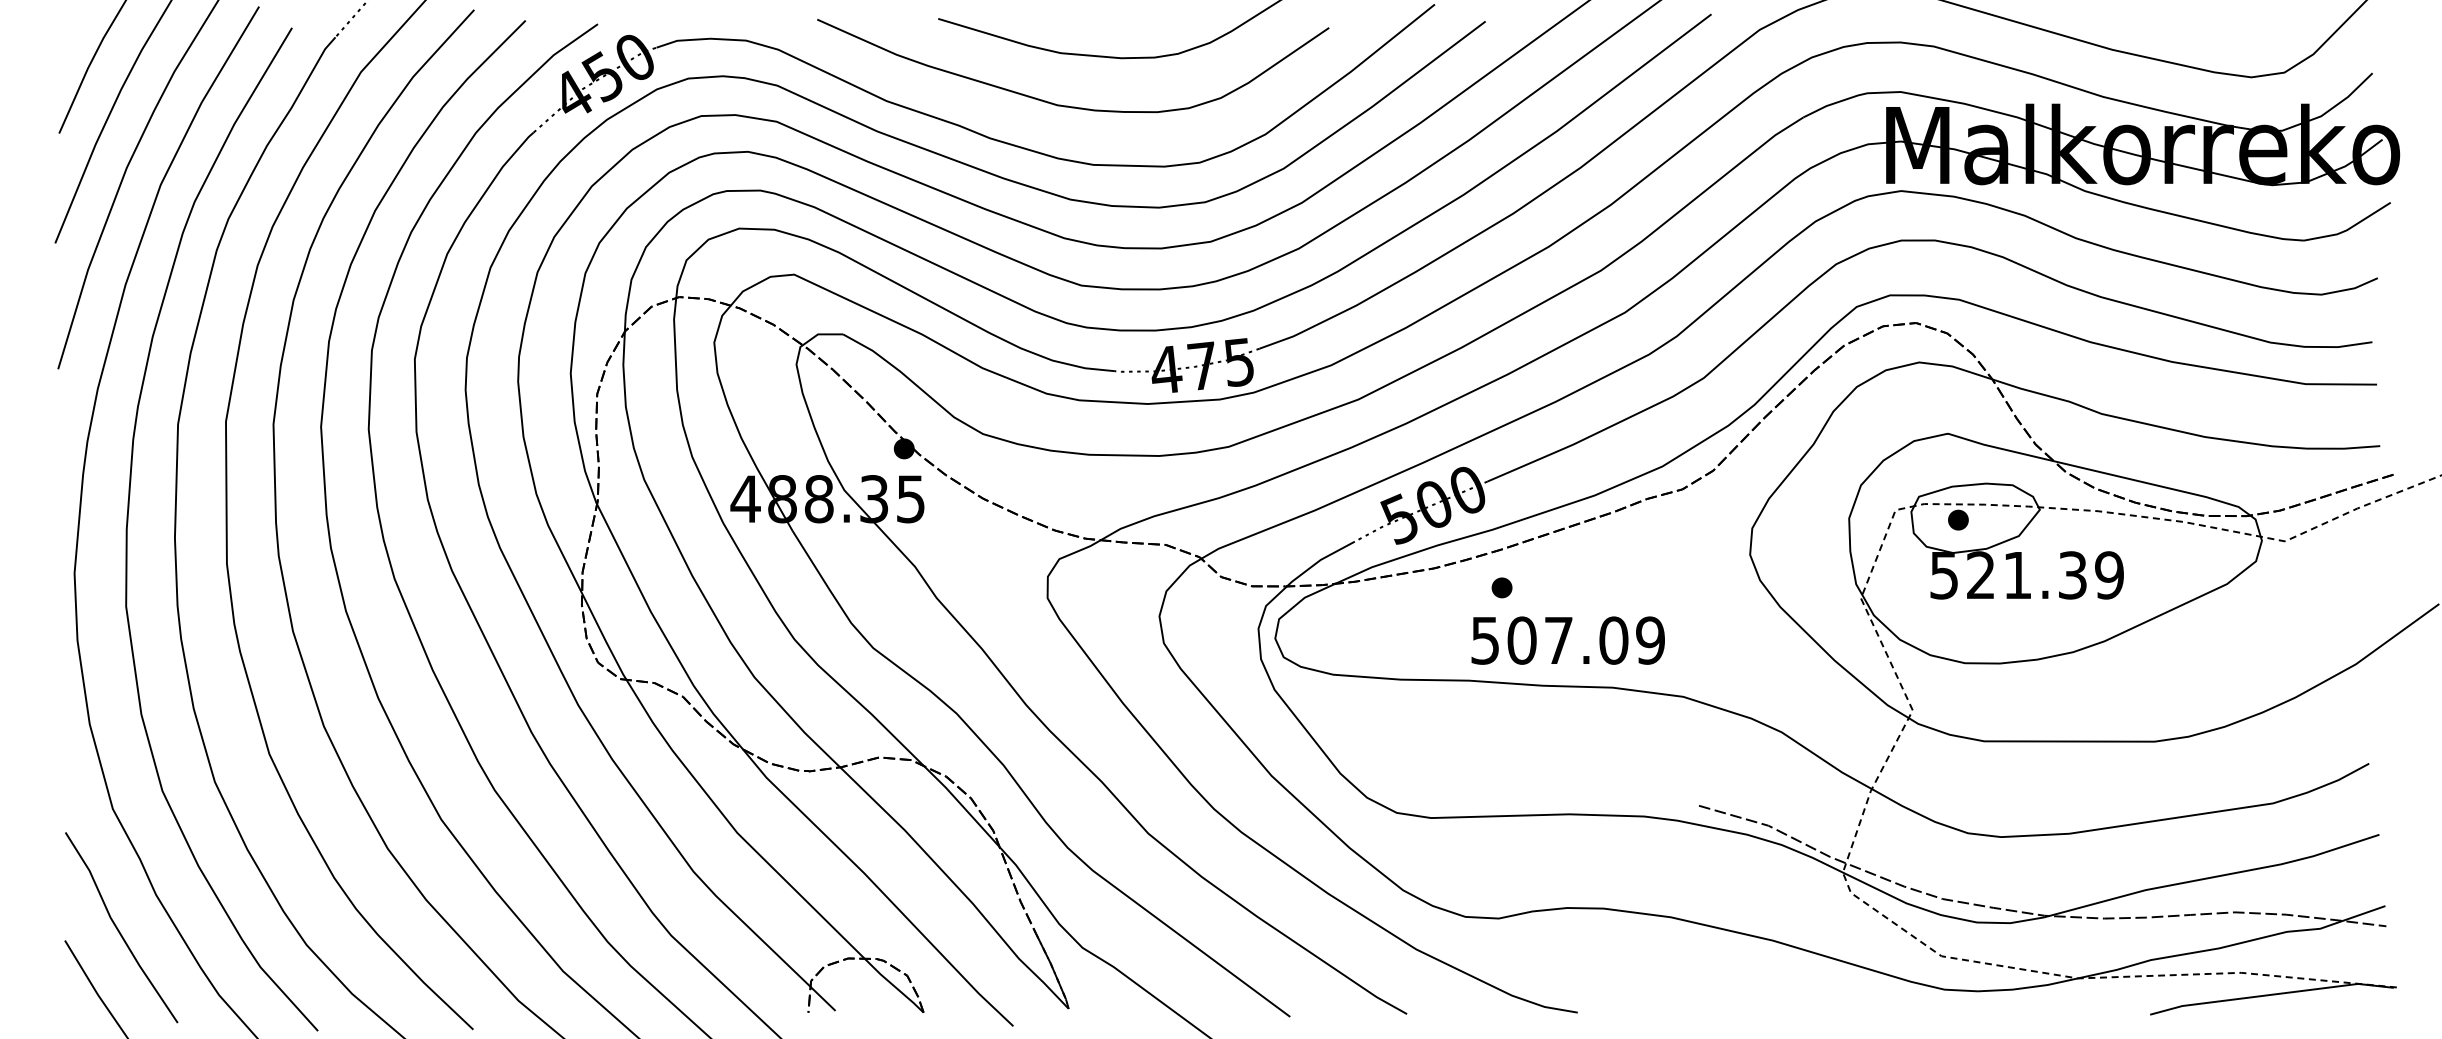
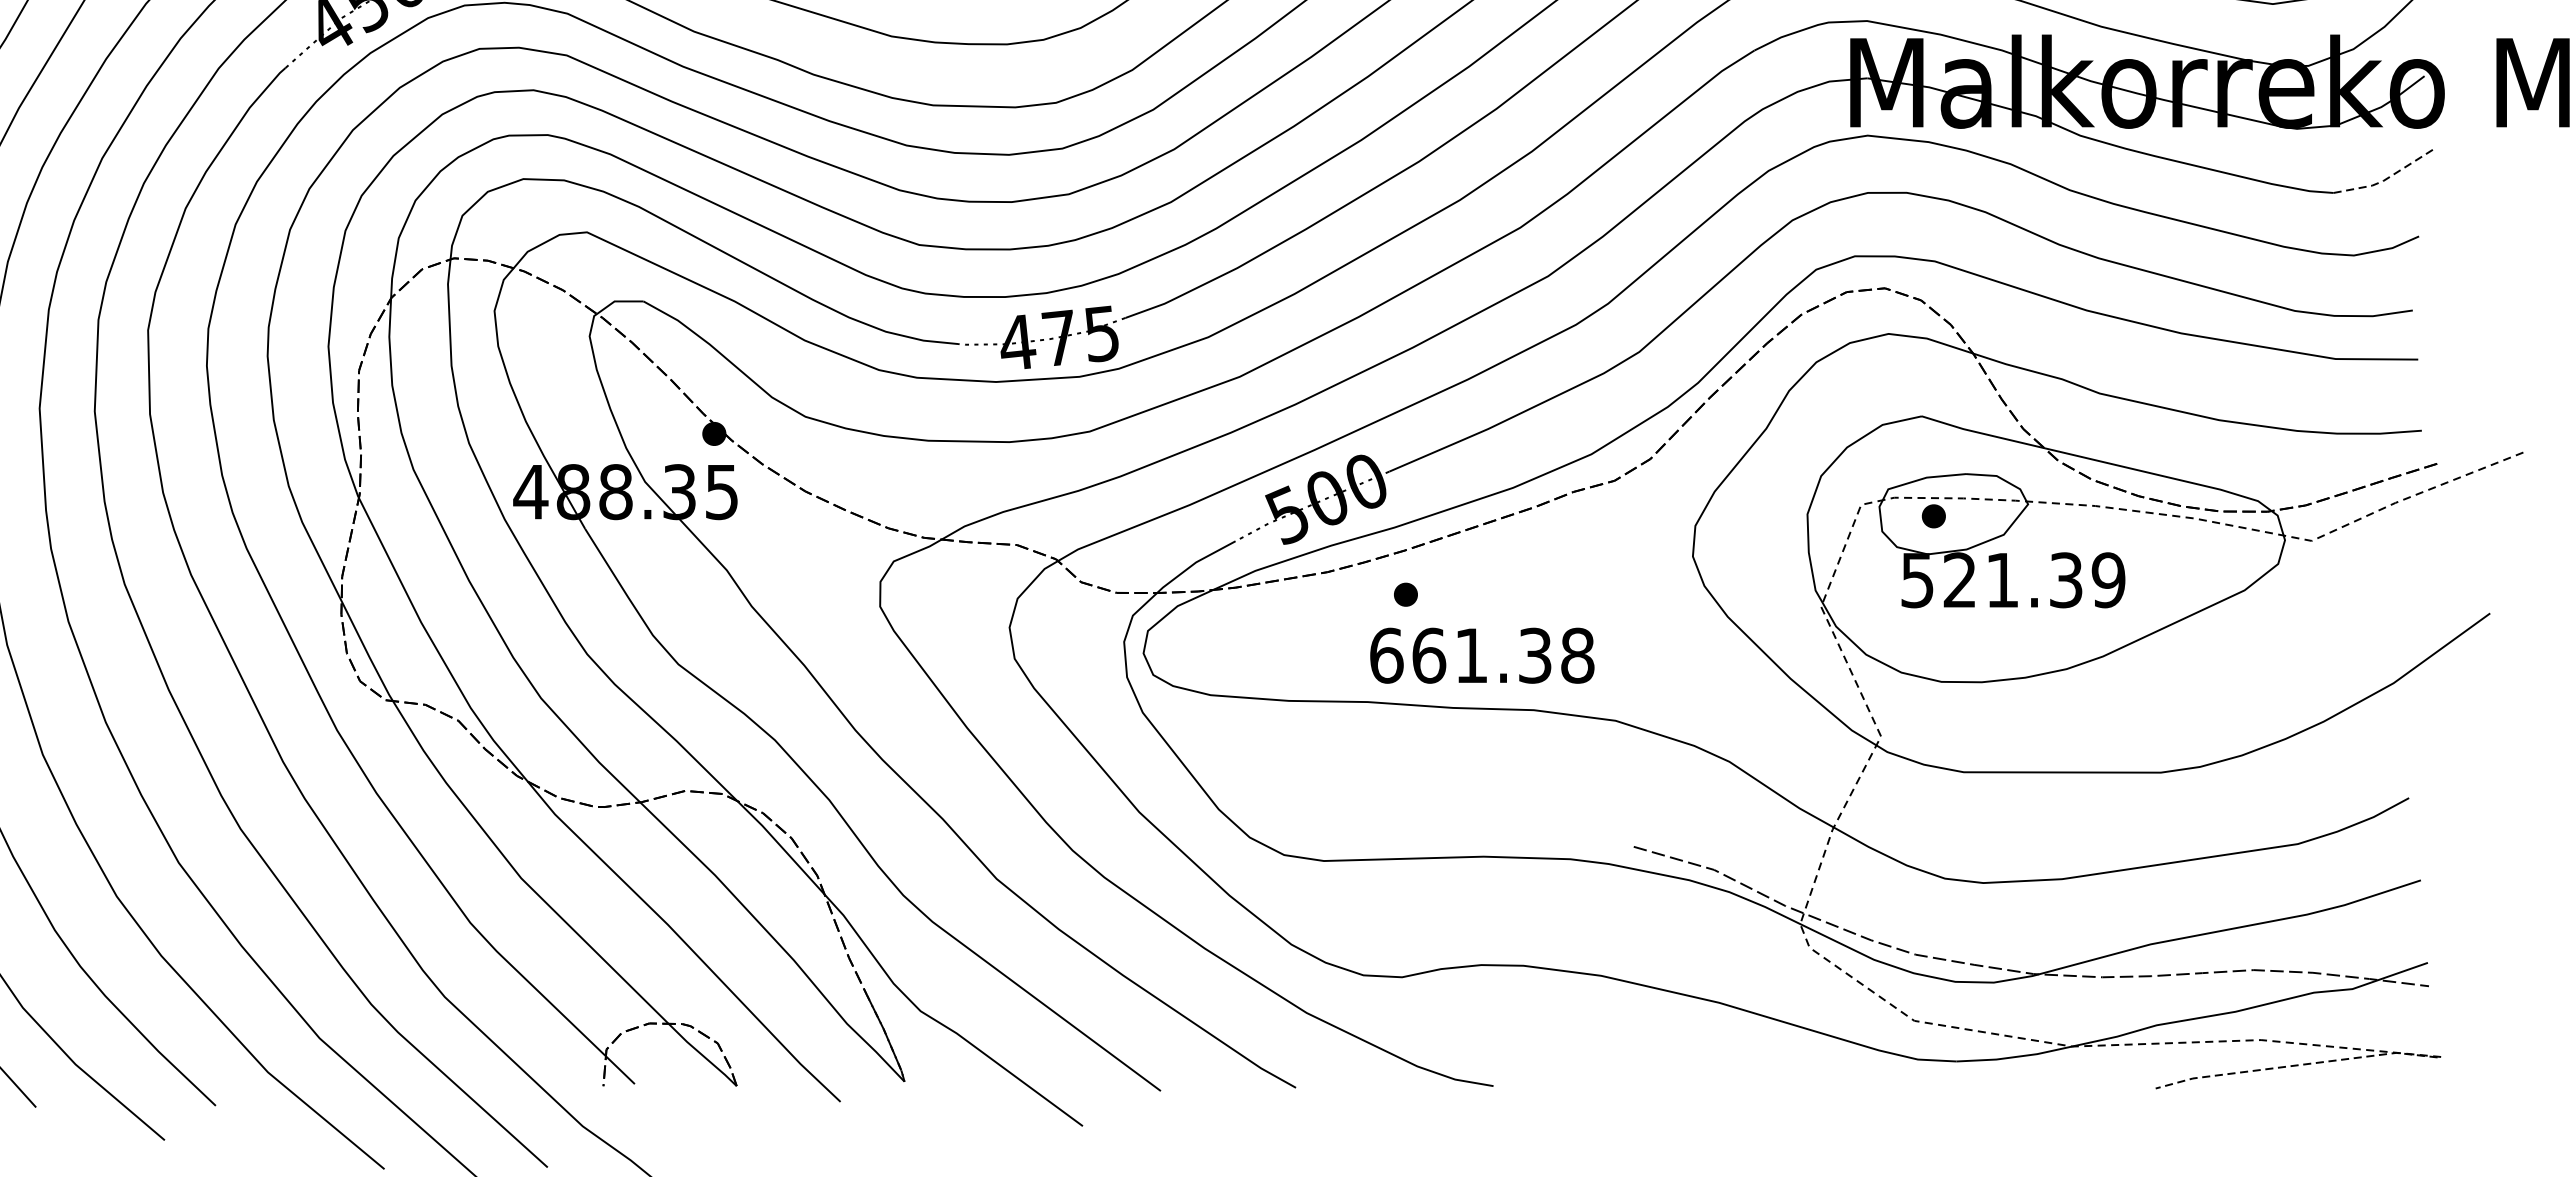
line: (2349, 228) -> (2386, 178), solid -> dashed
text: (1568, 640) -> (1482, 655), 507.09 -> 661.38
line: (2271, 994) -> (2296, 1065), solid -> dashed

